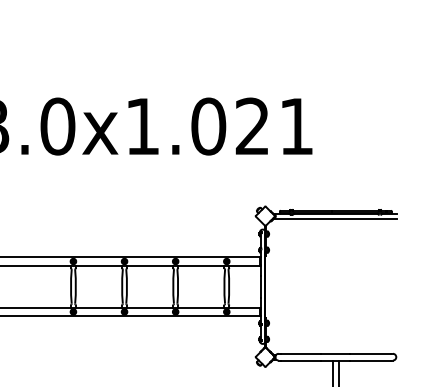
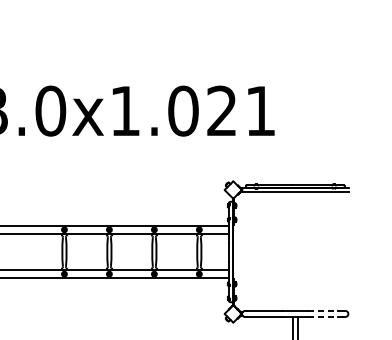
line: (370, 353) -> (325, 310), solid -> dashed
line: (370, 360) -> (325, 316), solid -> dashed

